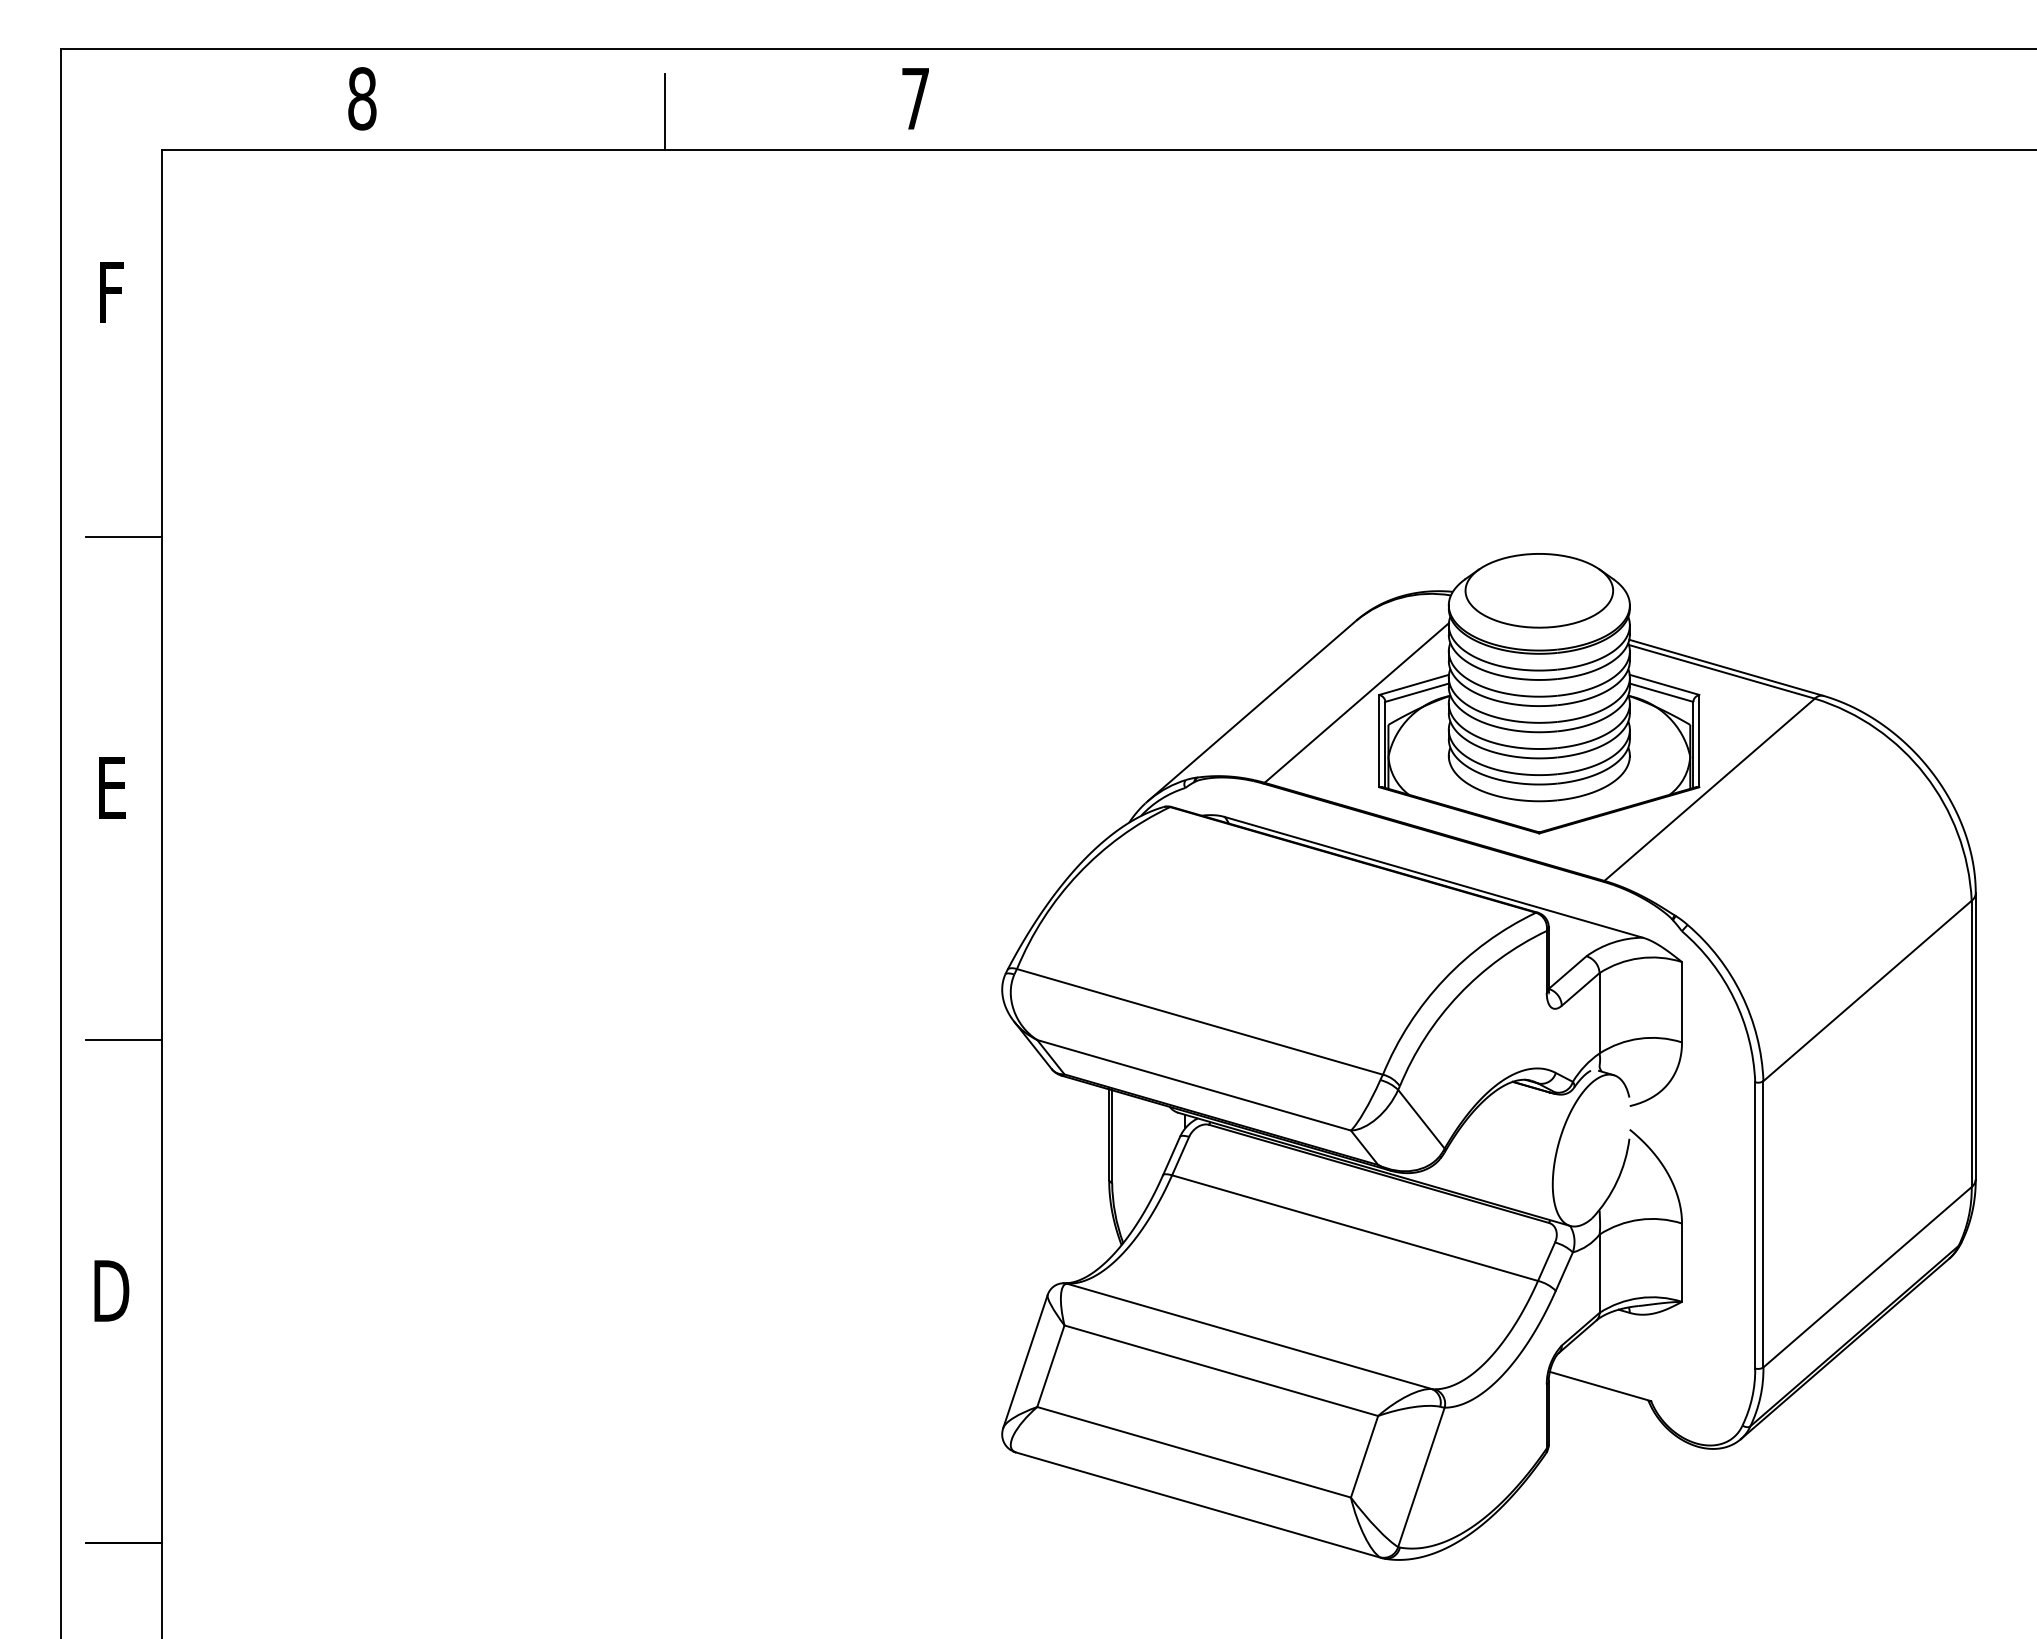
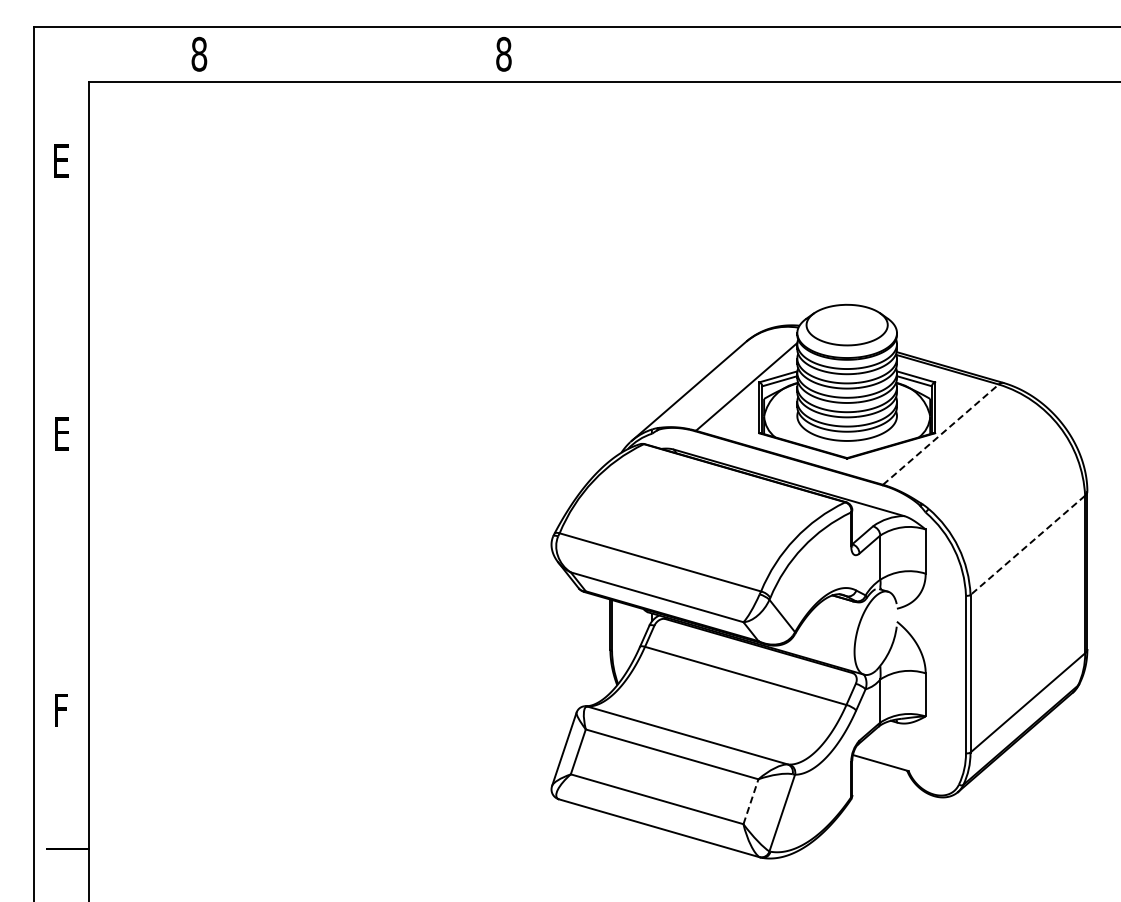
text: (914, 97) -> (503, 53), 7 -> 8
line: (664, 111) -> (365, 61), removed
text: (111, 291) -> (61, 160), F -> E
line: (122, 536) -> (67, 295), removed
line: (1708, 789) -> (940, 434), solid -> dashed
line: (1866, 991) -> (1027, 545), solid -> dashed
line: (122, 1040) -> (67, 572), removed
text: (111, 1290) -> (61, 710), D -> F
line: (1363, 1456) -> (750, 801), solid -> dashed

